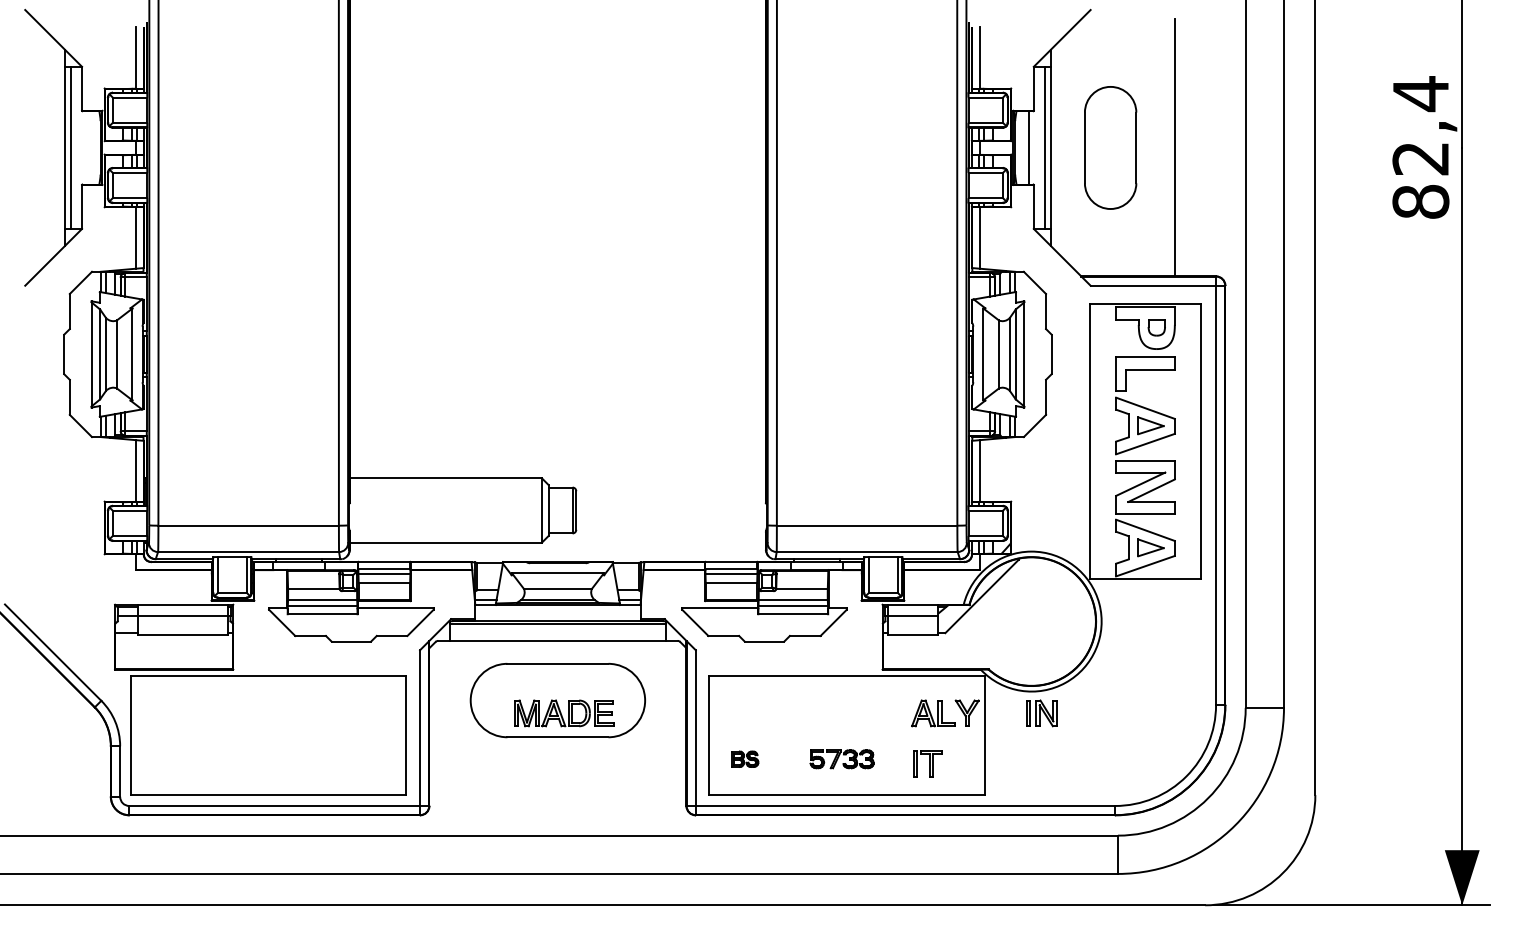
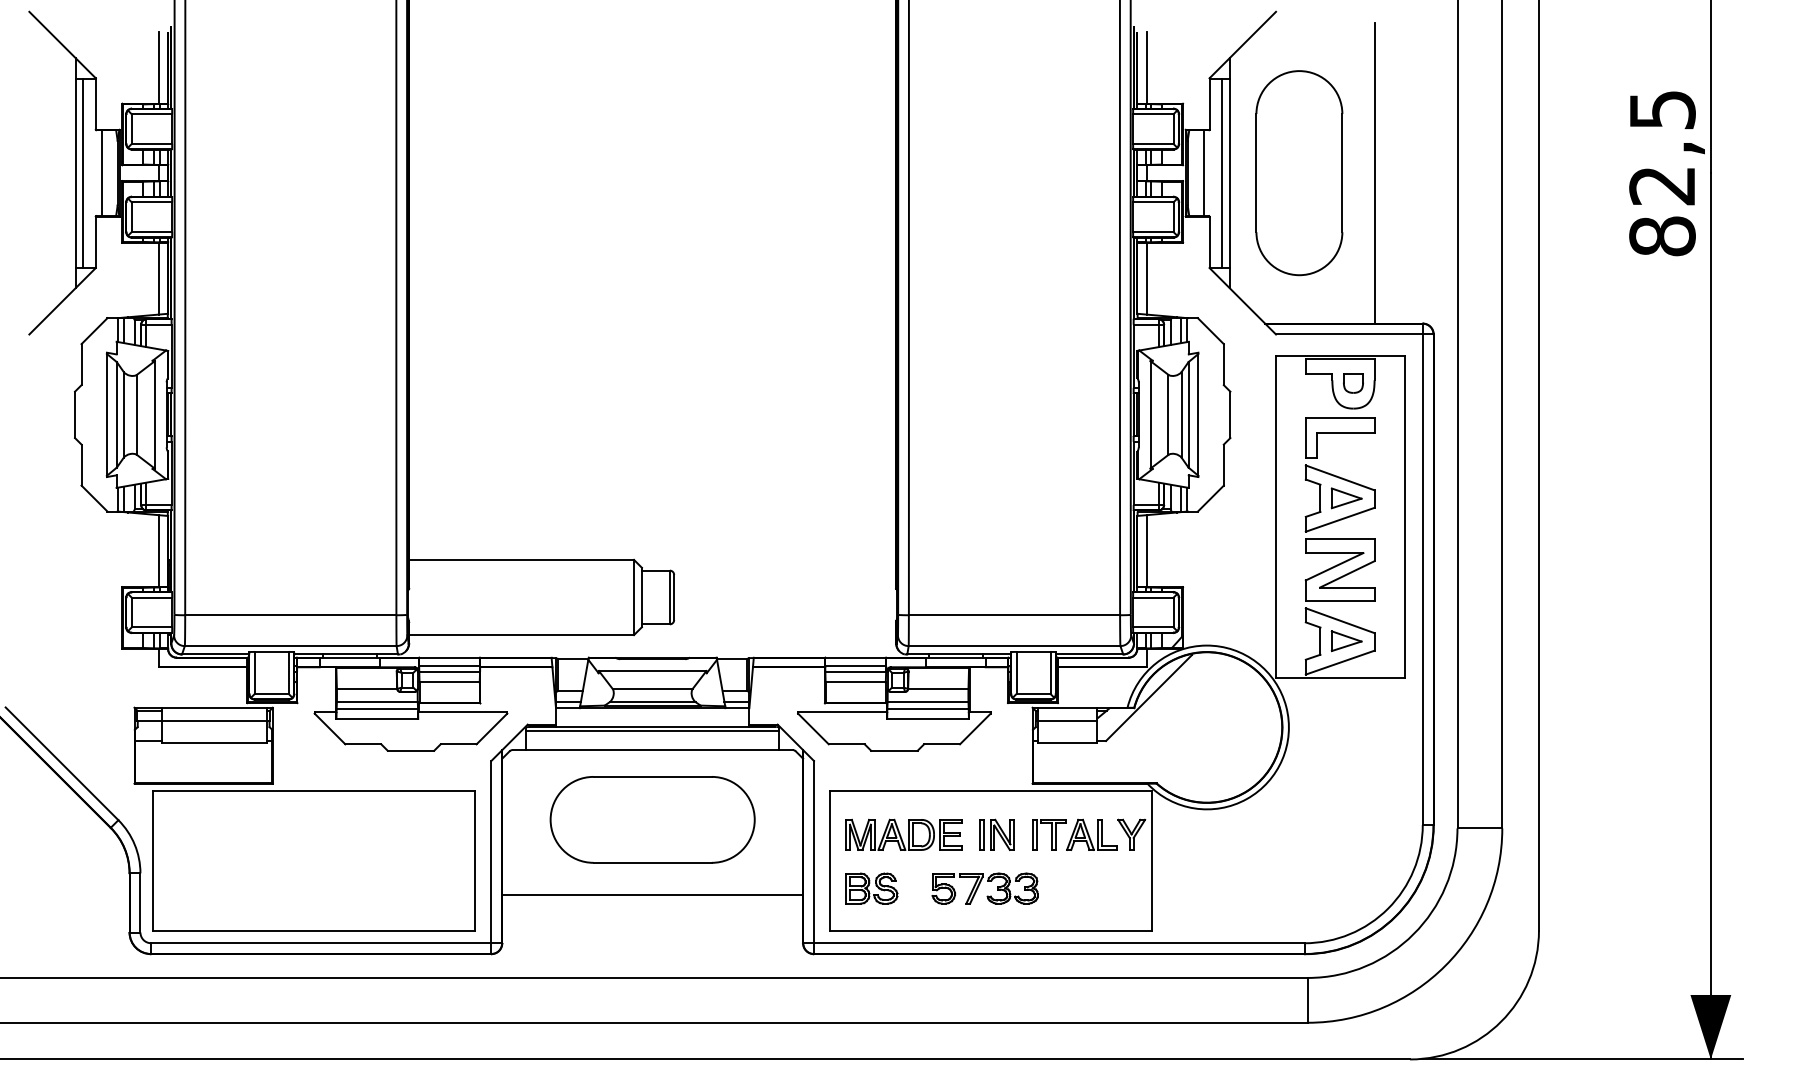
text: (1420, 94) -> (1662, 110), 82,4 -> 82,5
line: (86, 148) -> (101, 173), added
part: (1110, 148) -> (1299, 173), size x1.43
part: (563, 713) -> (903, 834), moved
part: (1041, 713) -> (996, 834), moved
part: (744, 759) -> (871, 888), size x1.67
part: (841, 759) -> (984, 888), size x1.43
part: (927, 763) -> (1049, 834), moved
line: (557, 765) -> (652, 895), added

